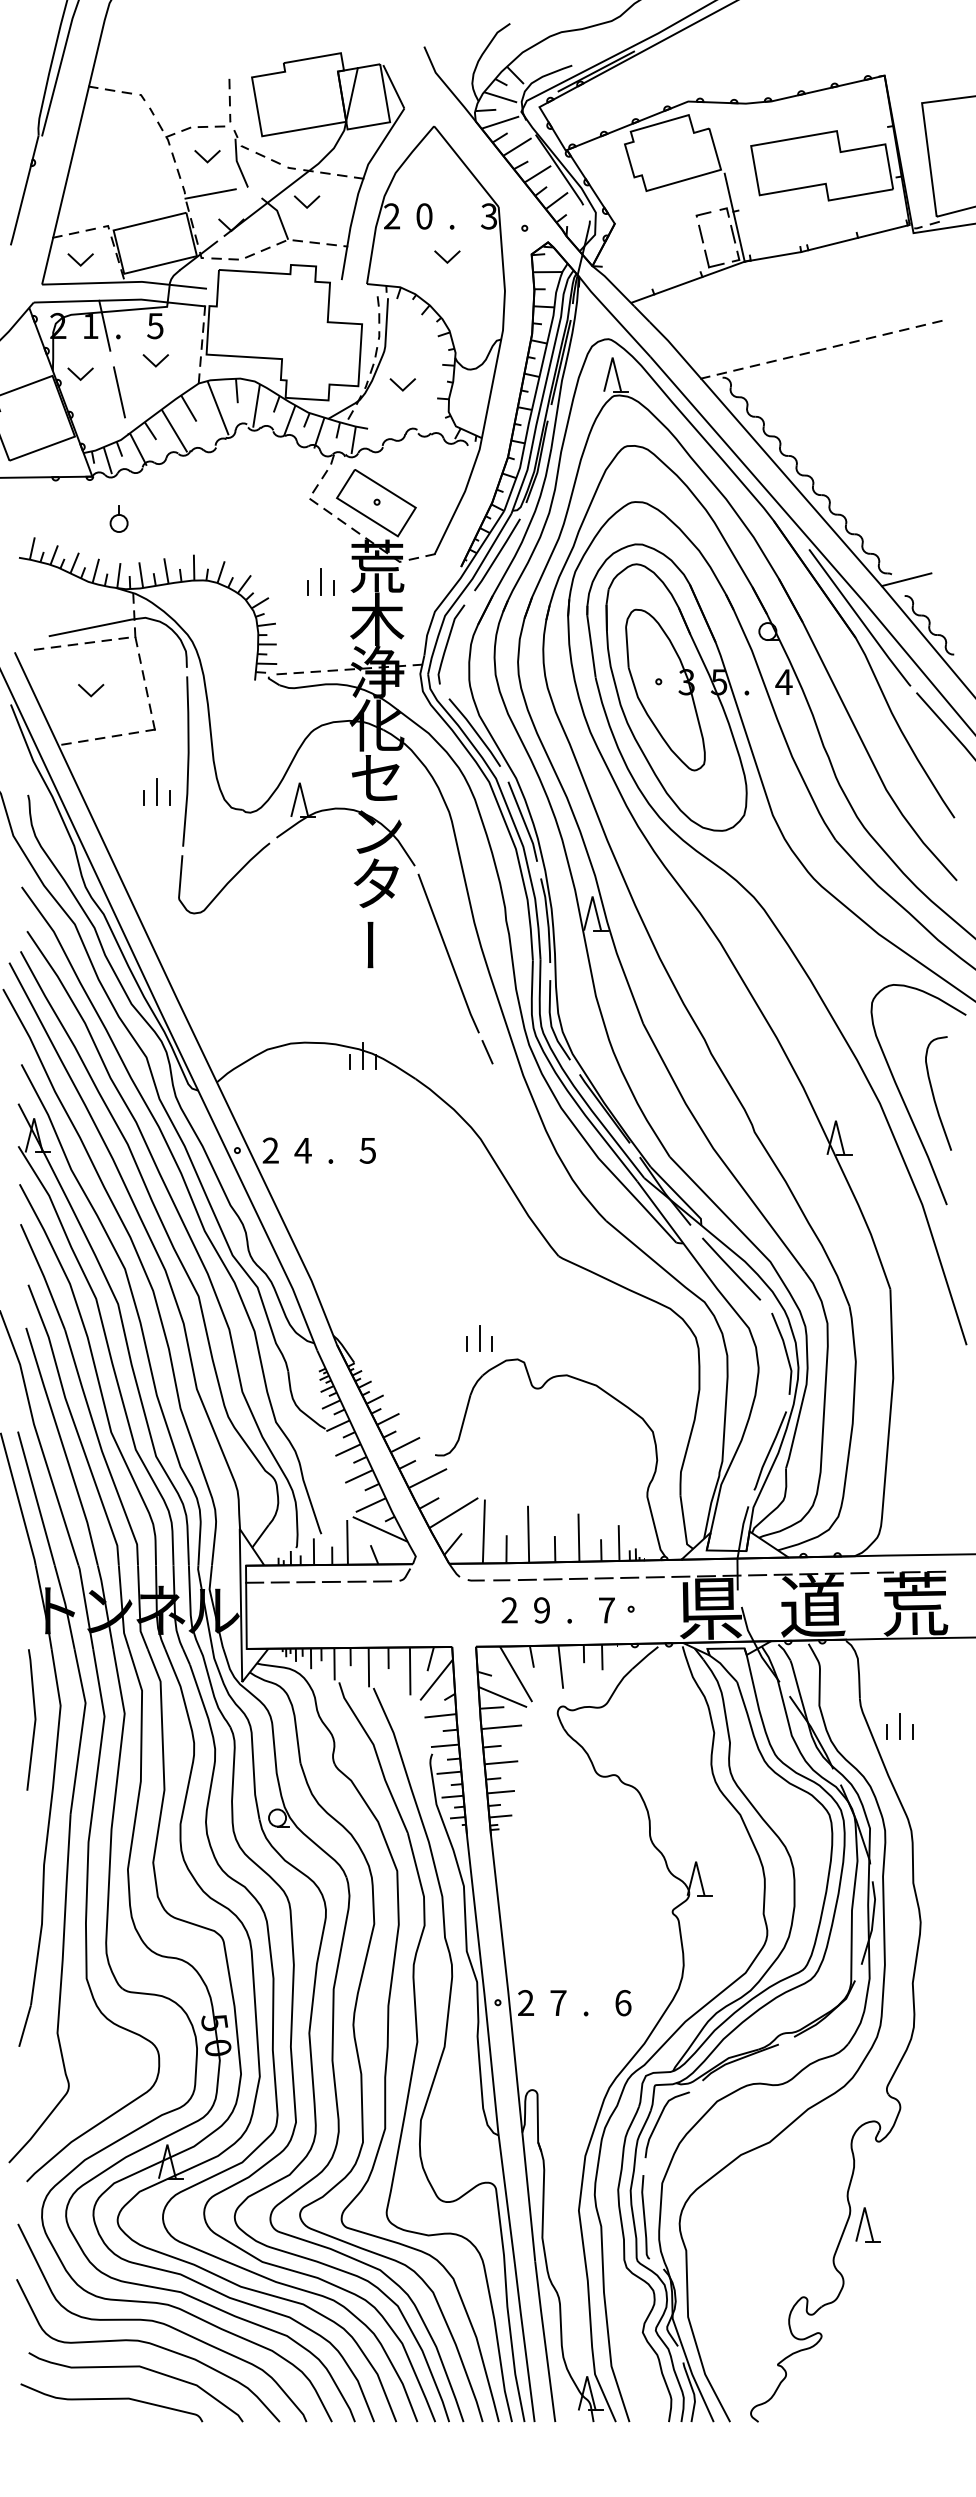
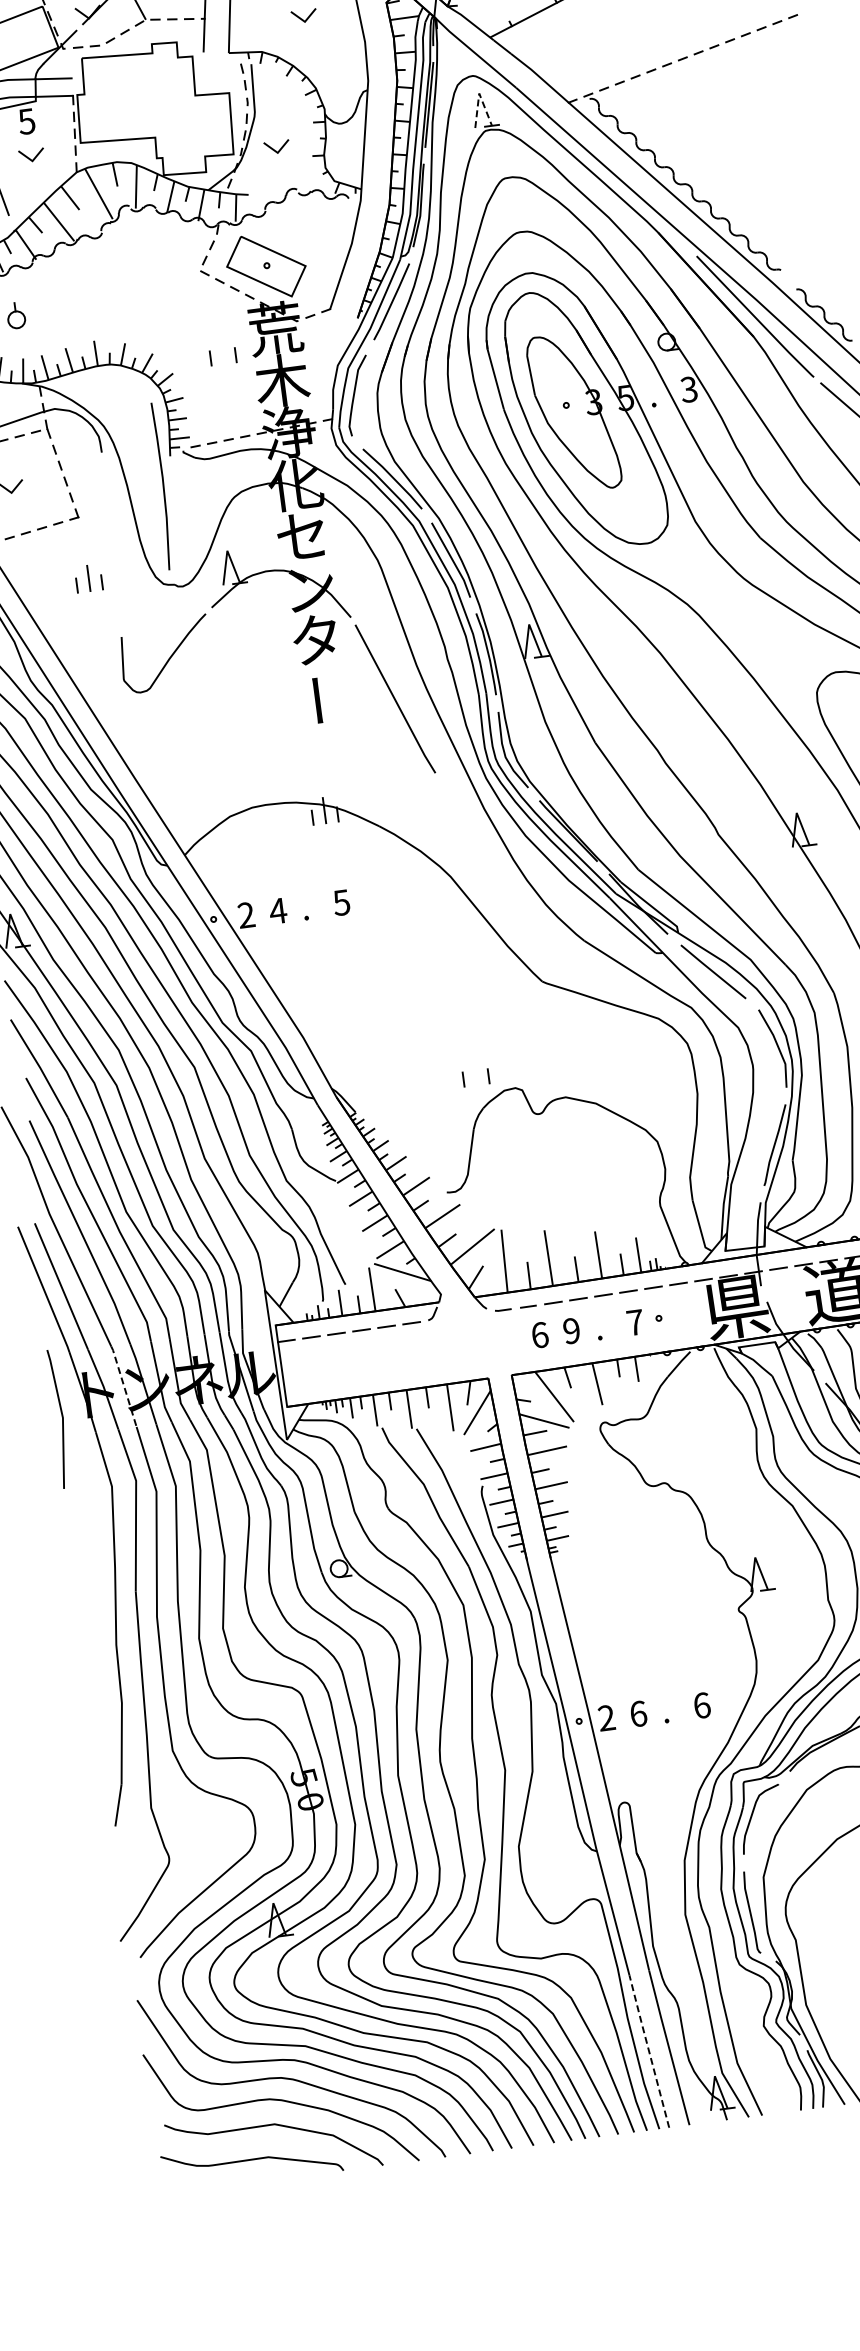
line: (612, 357) -> (479, 93), solid -> dashed
line: (906, 579) -> (796, 273), removed
line: (321, 581) -> (222, 350), removed
text: (783, 682) -> (688, 389), 4 -> 3
line: (187, 761) -> (162, 486), moved
line: (487, 1052) -> (446, 791), removed
line: (479, 1338) -> (475, 1072), removed
line: (85, 1606) -> (123, 1386), solid -> dashed
text: (509, 1610) -> (539, 1335), 2 -> 6
line: (34, 1719) -> (61, 1418), moved
text: (558, 2003) -> (638, 1714), 7 -> 6
line: (524, 2342) -> (649, 2051), solid -> dashed

